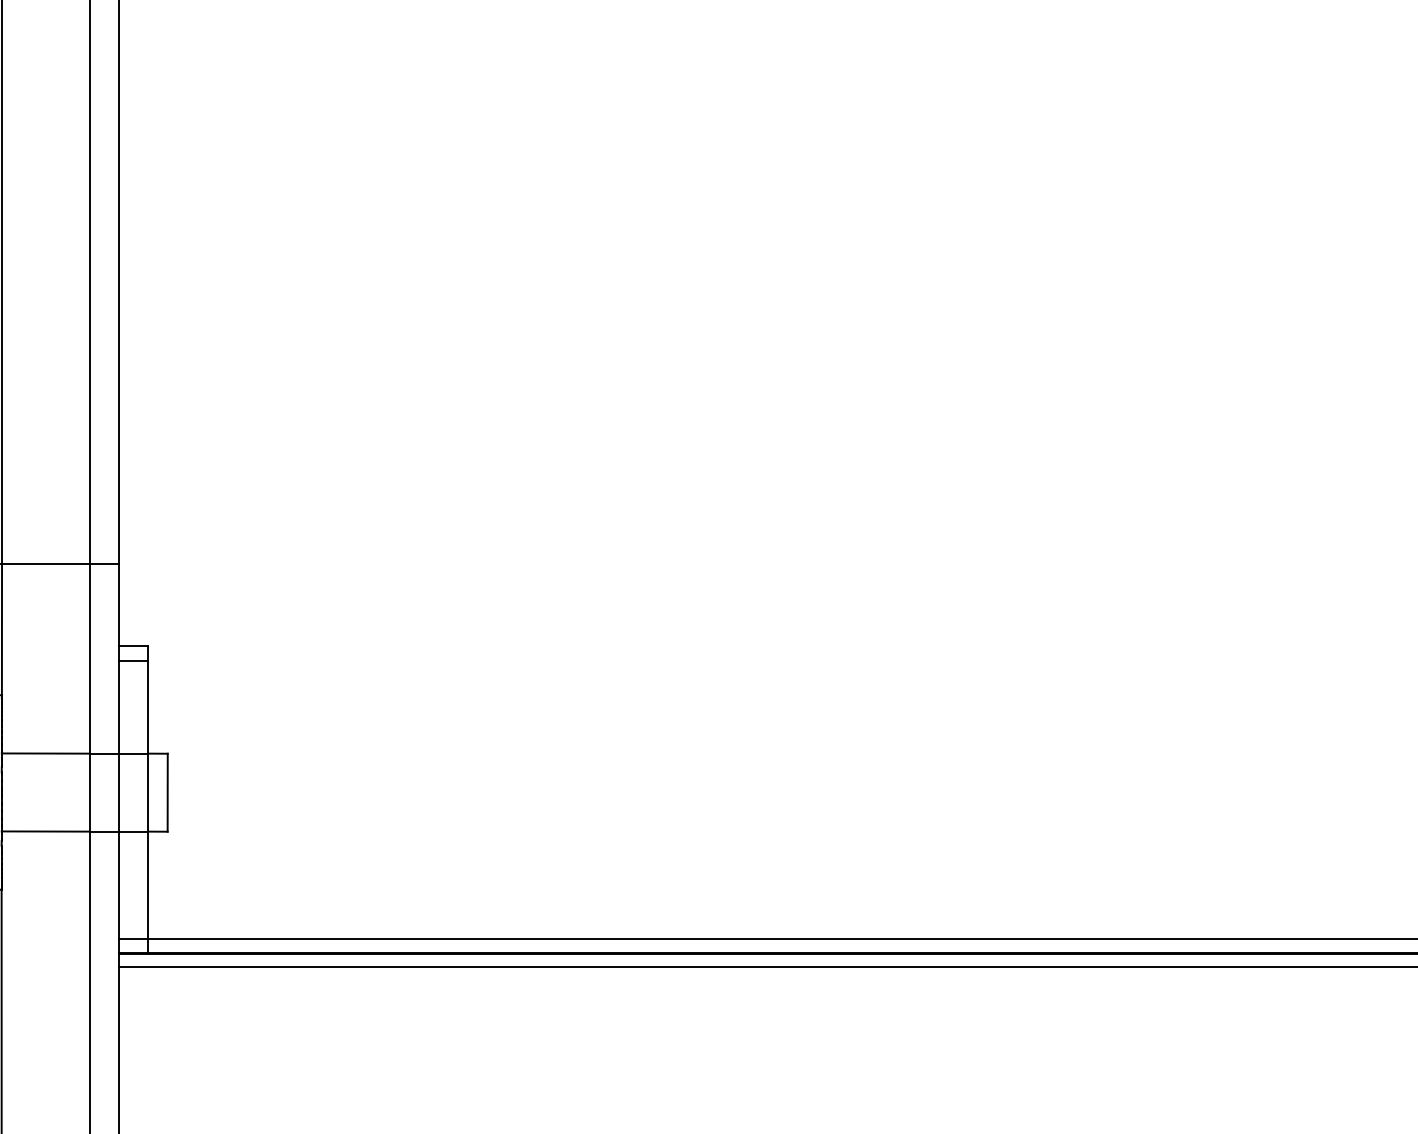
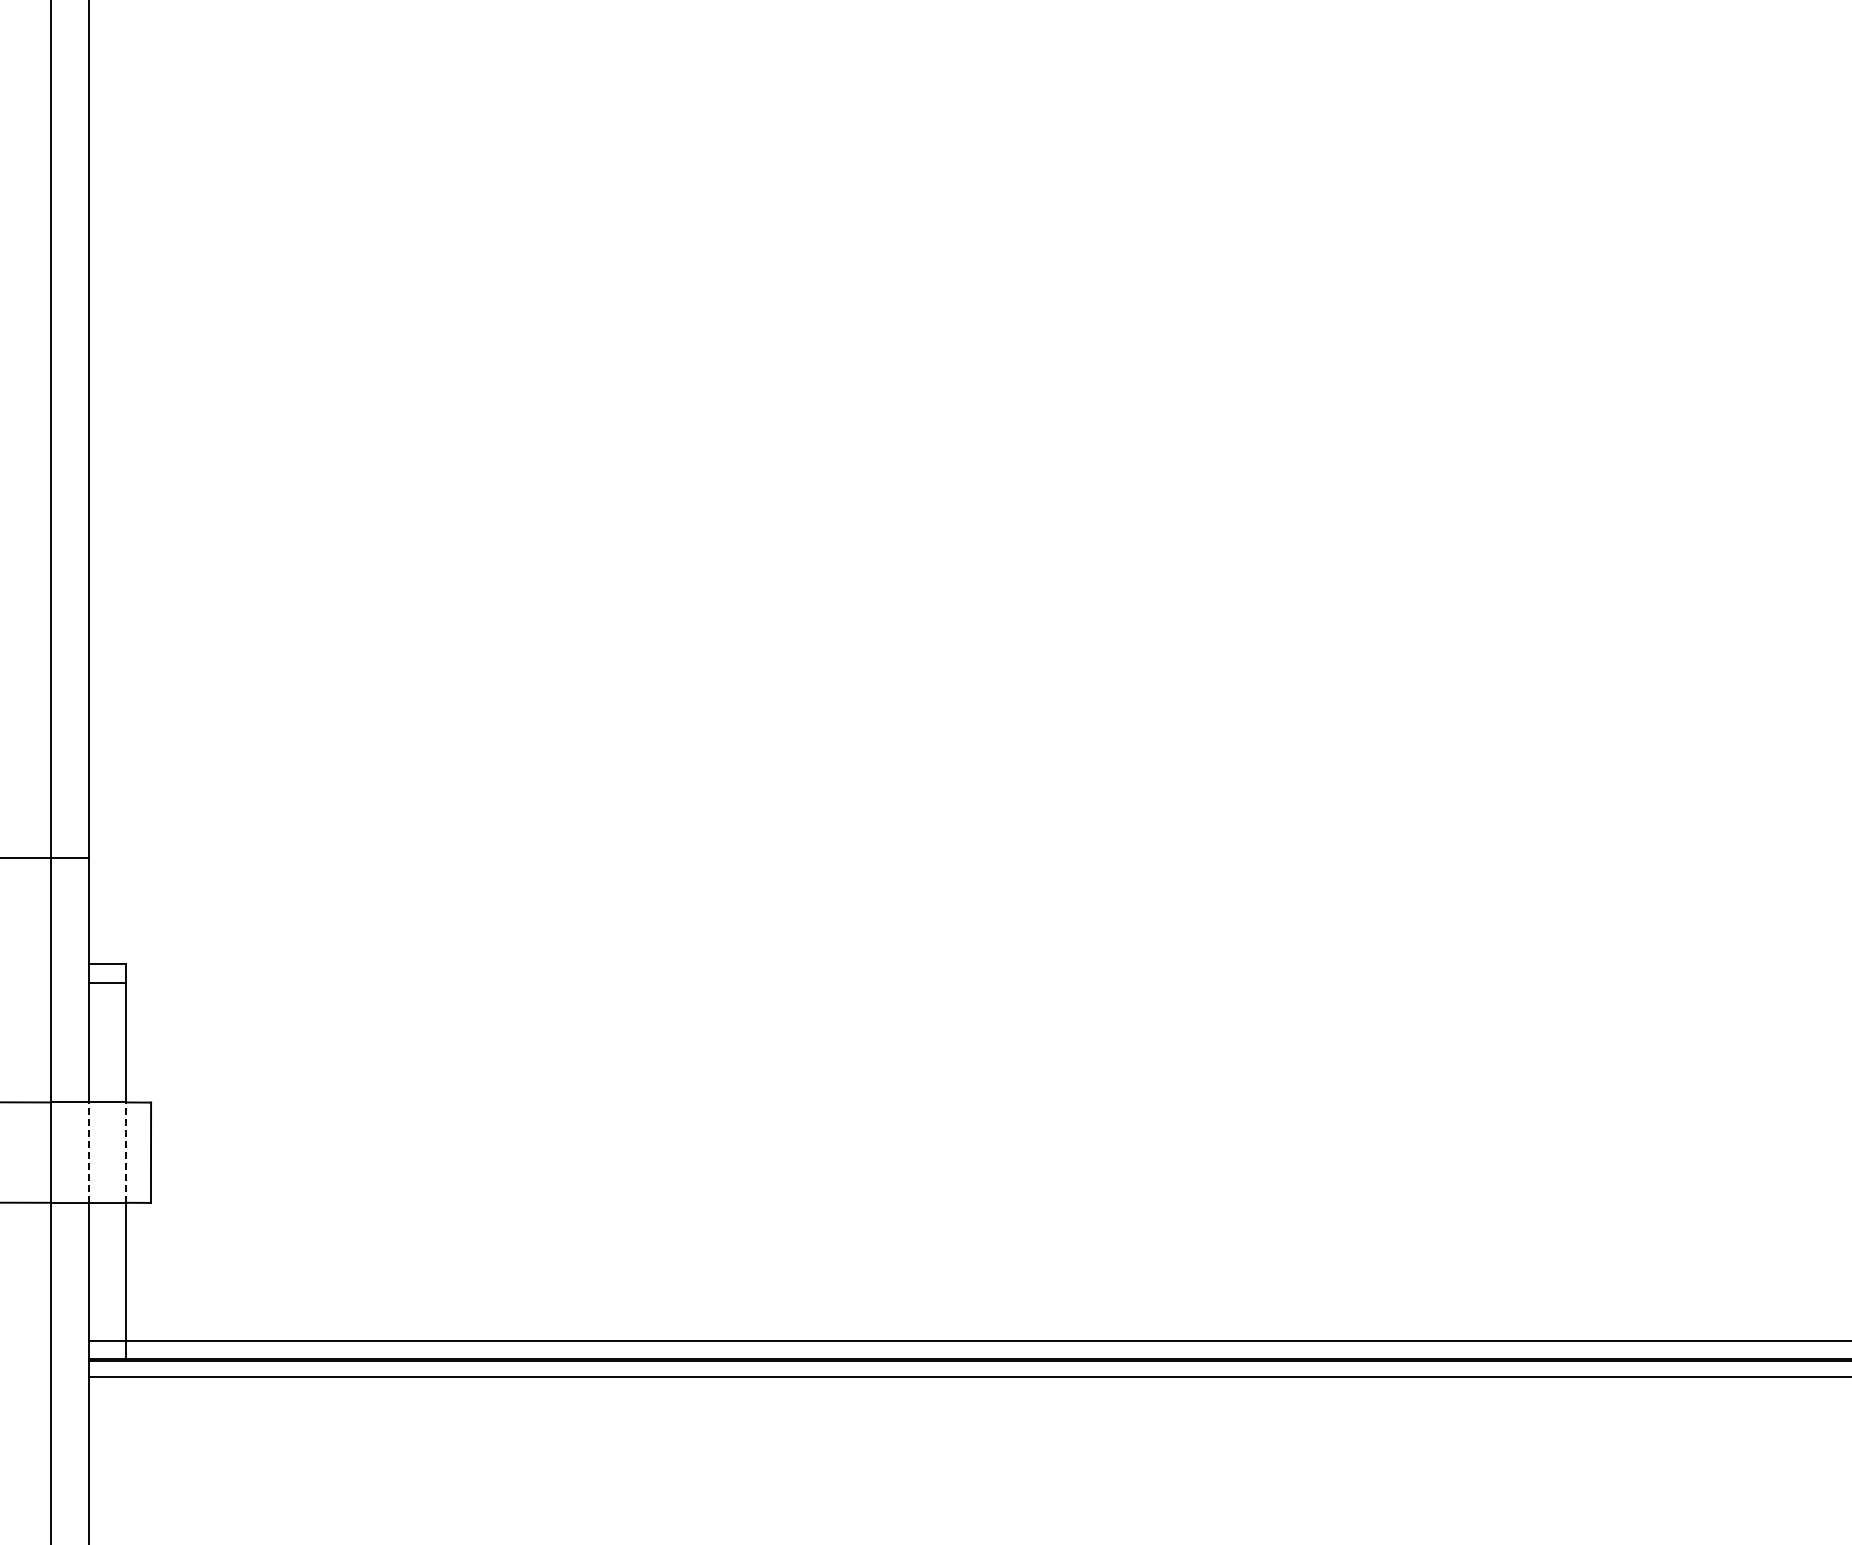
line: (119, 792) -> (88, 1152), solid -> dashed
line: (148, 792) -> (126, 1152), solid -> dashed

